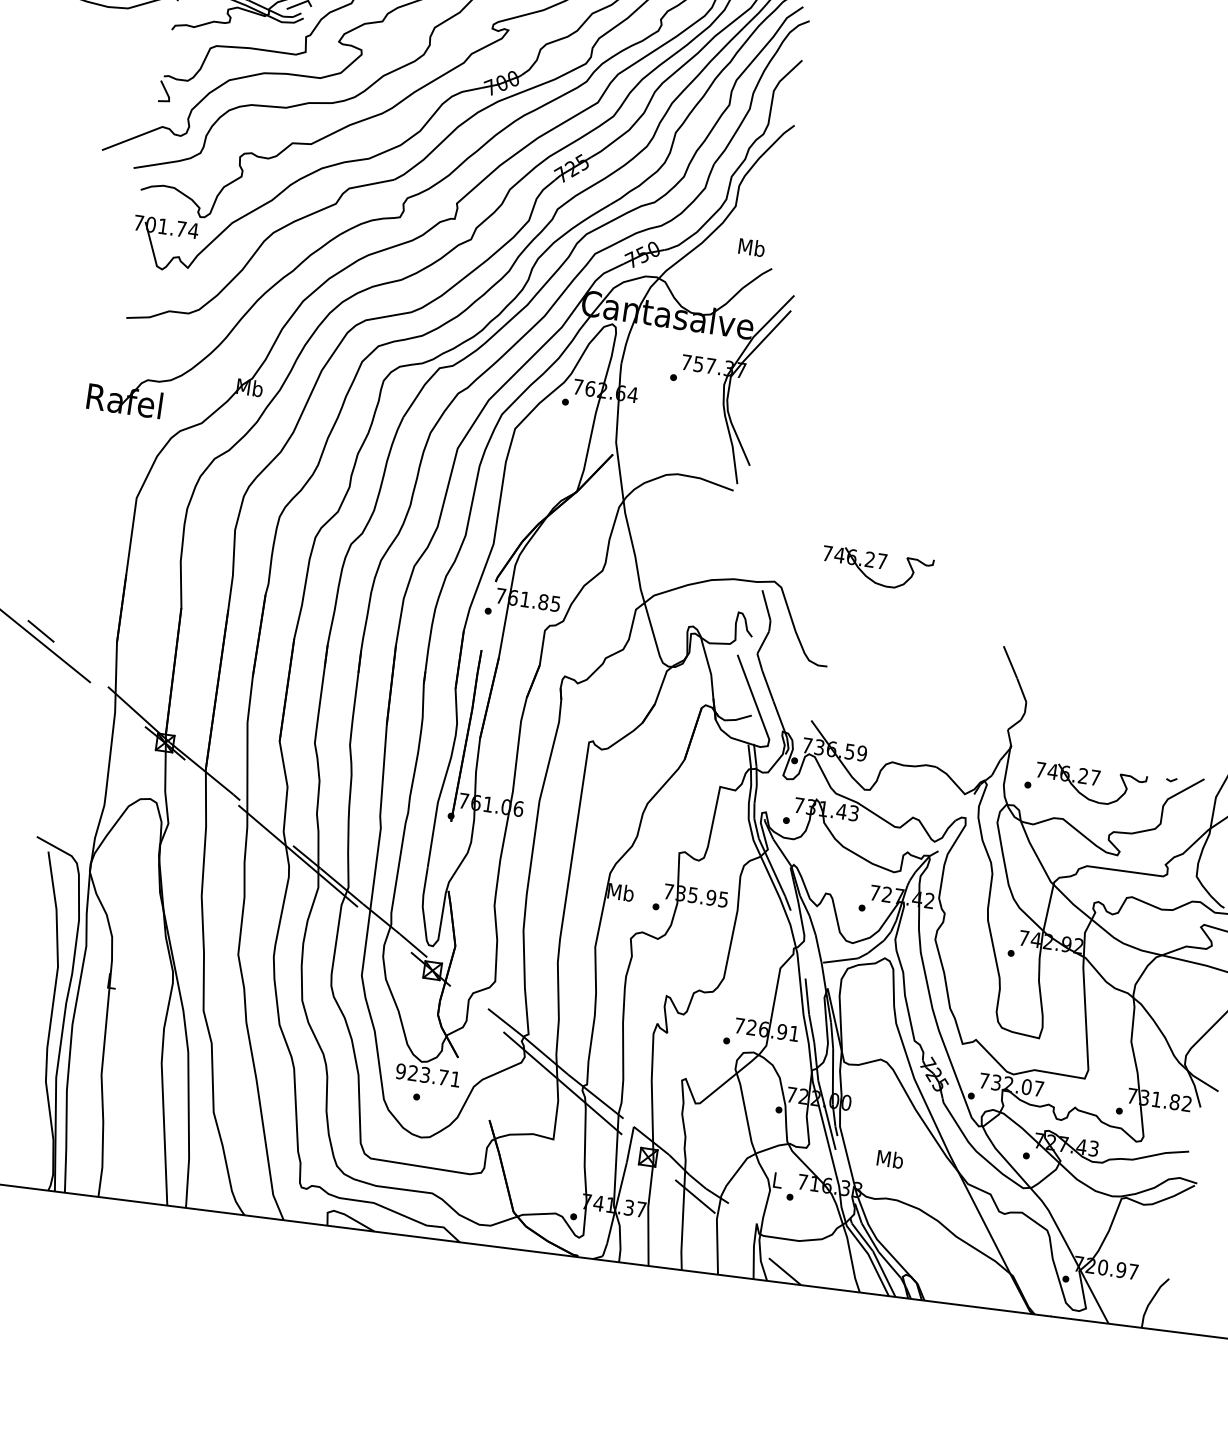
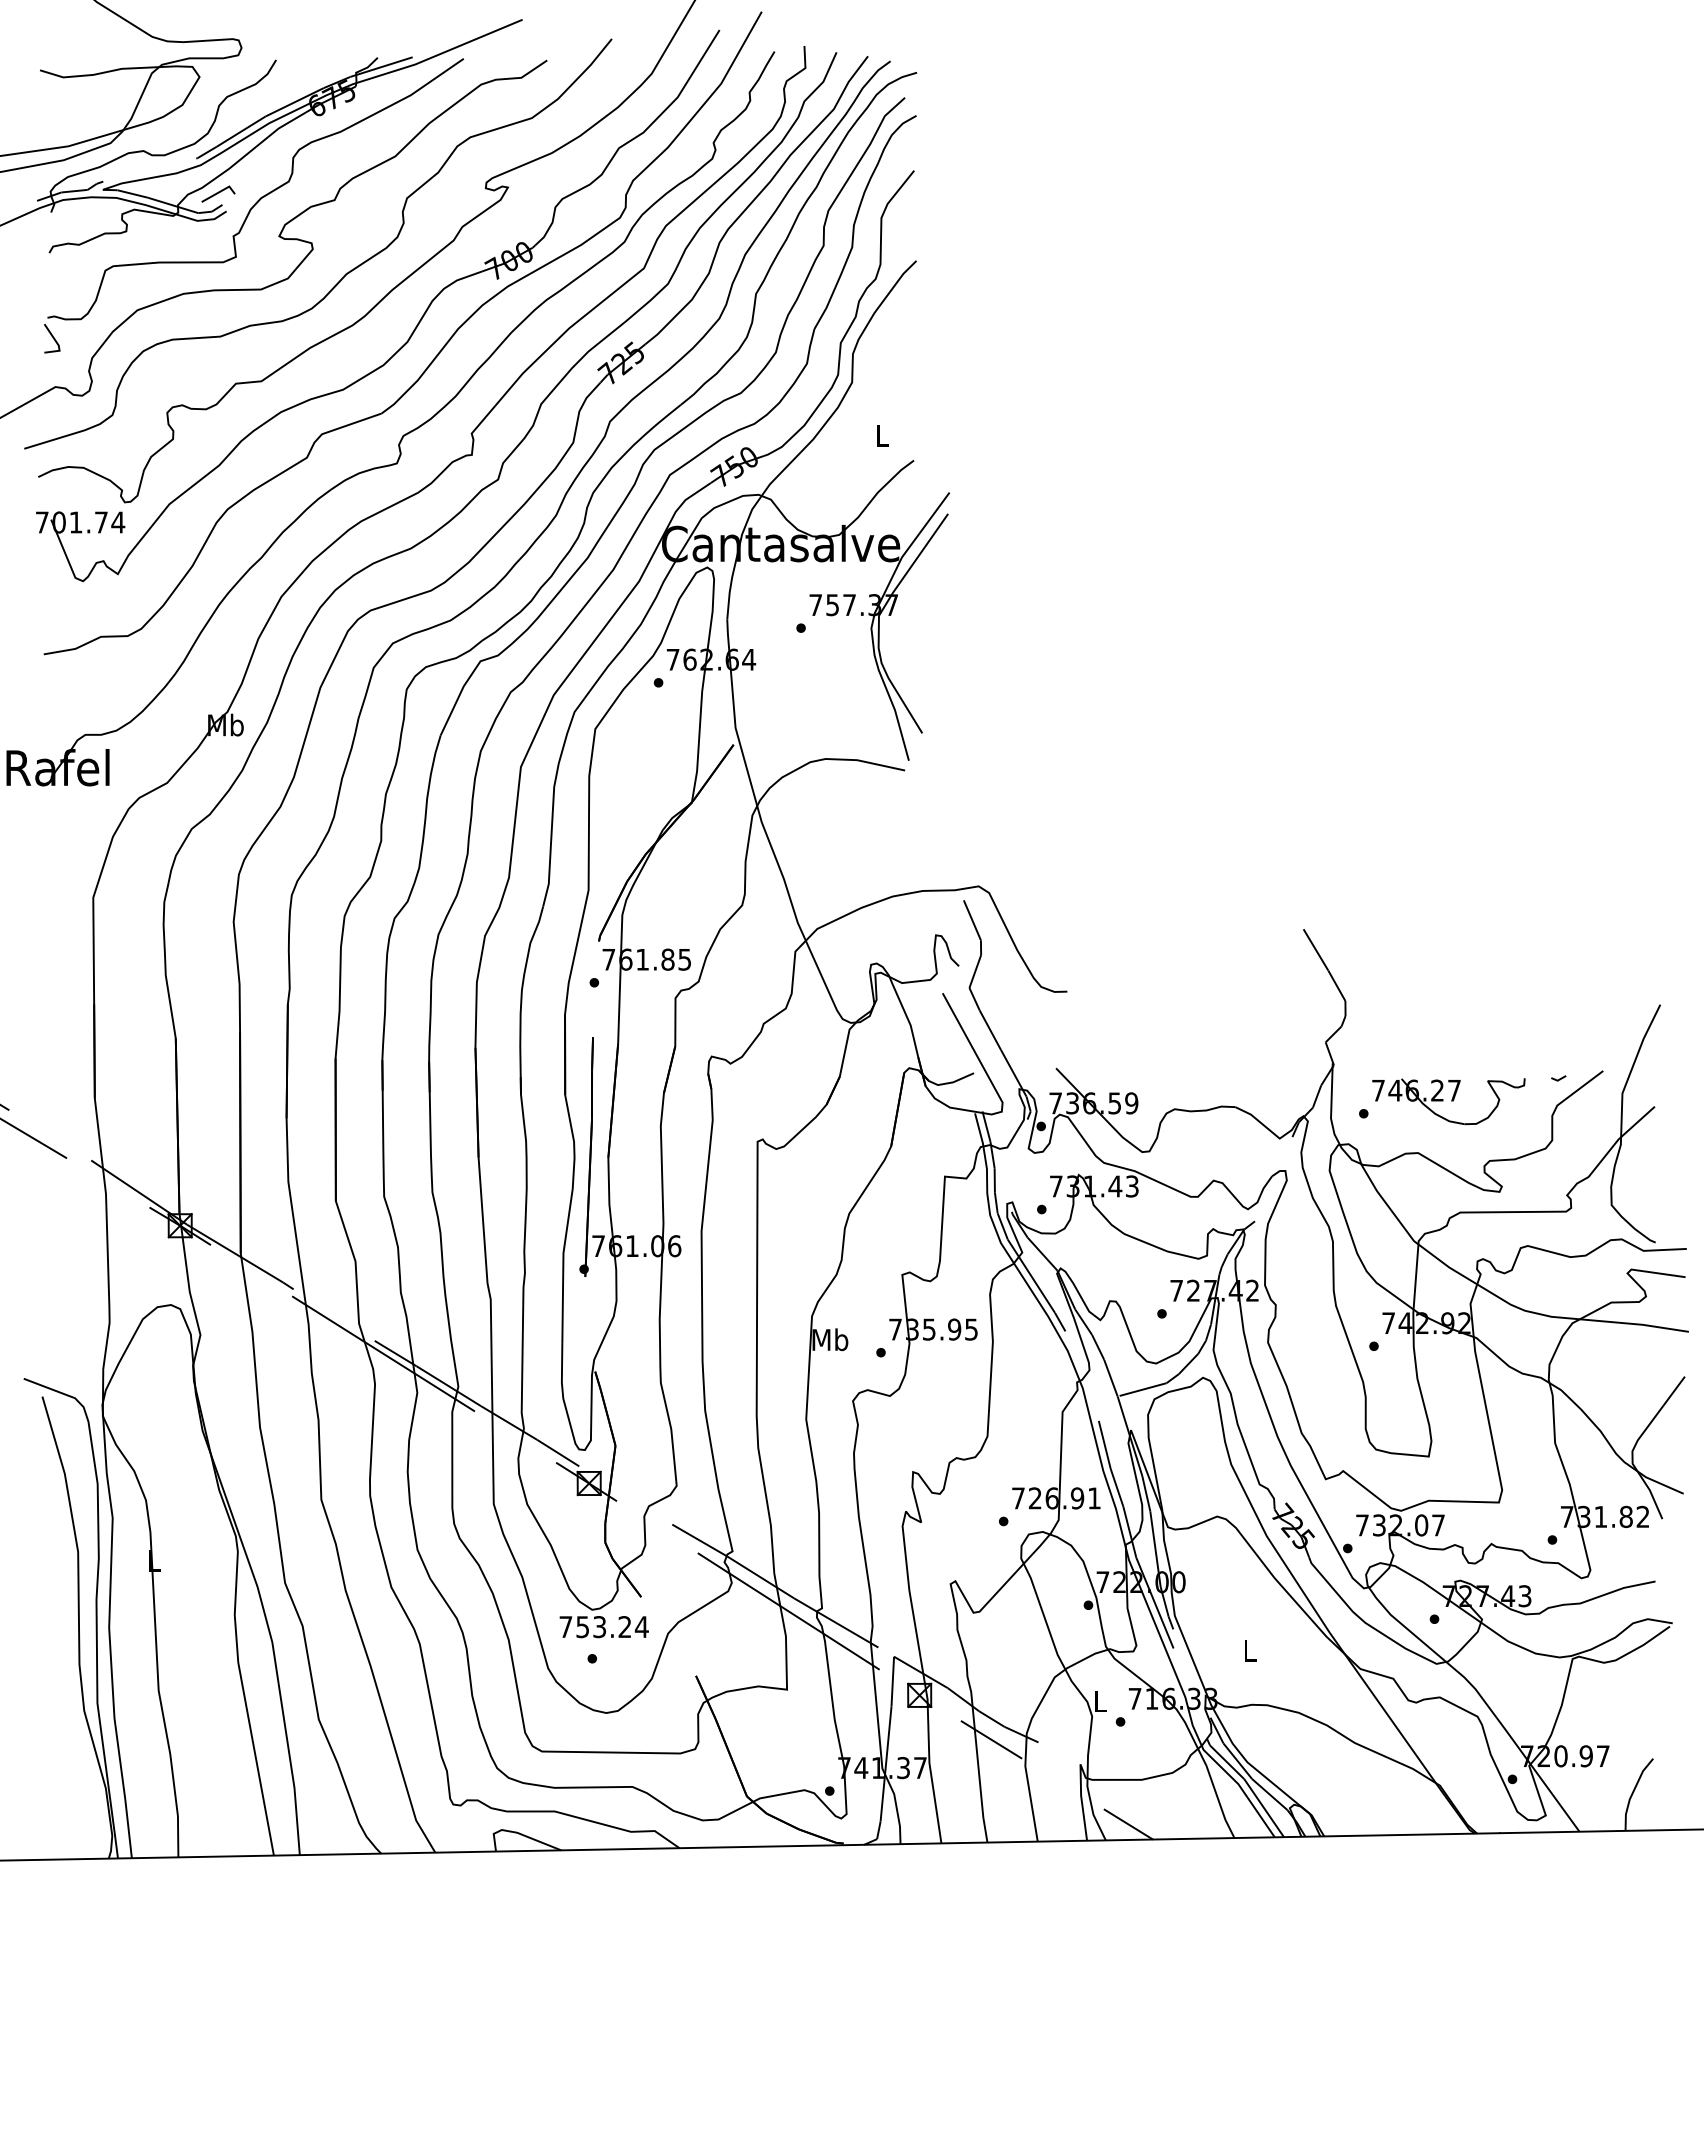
text: (752, 247) -> (882, 435), Mb -> L
part: (876, 568) -> (1115, 848), removed
text: (427, 1075) -> (603, 1627), 923.71 -> 753.24
text: (890, 1159) -> (1249, 1650), Mb -> L

